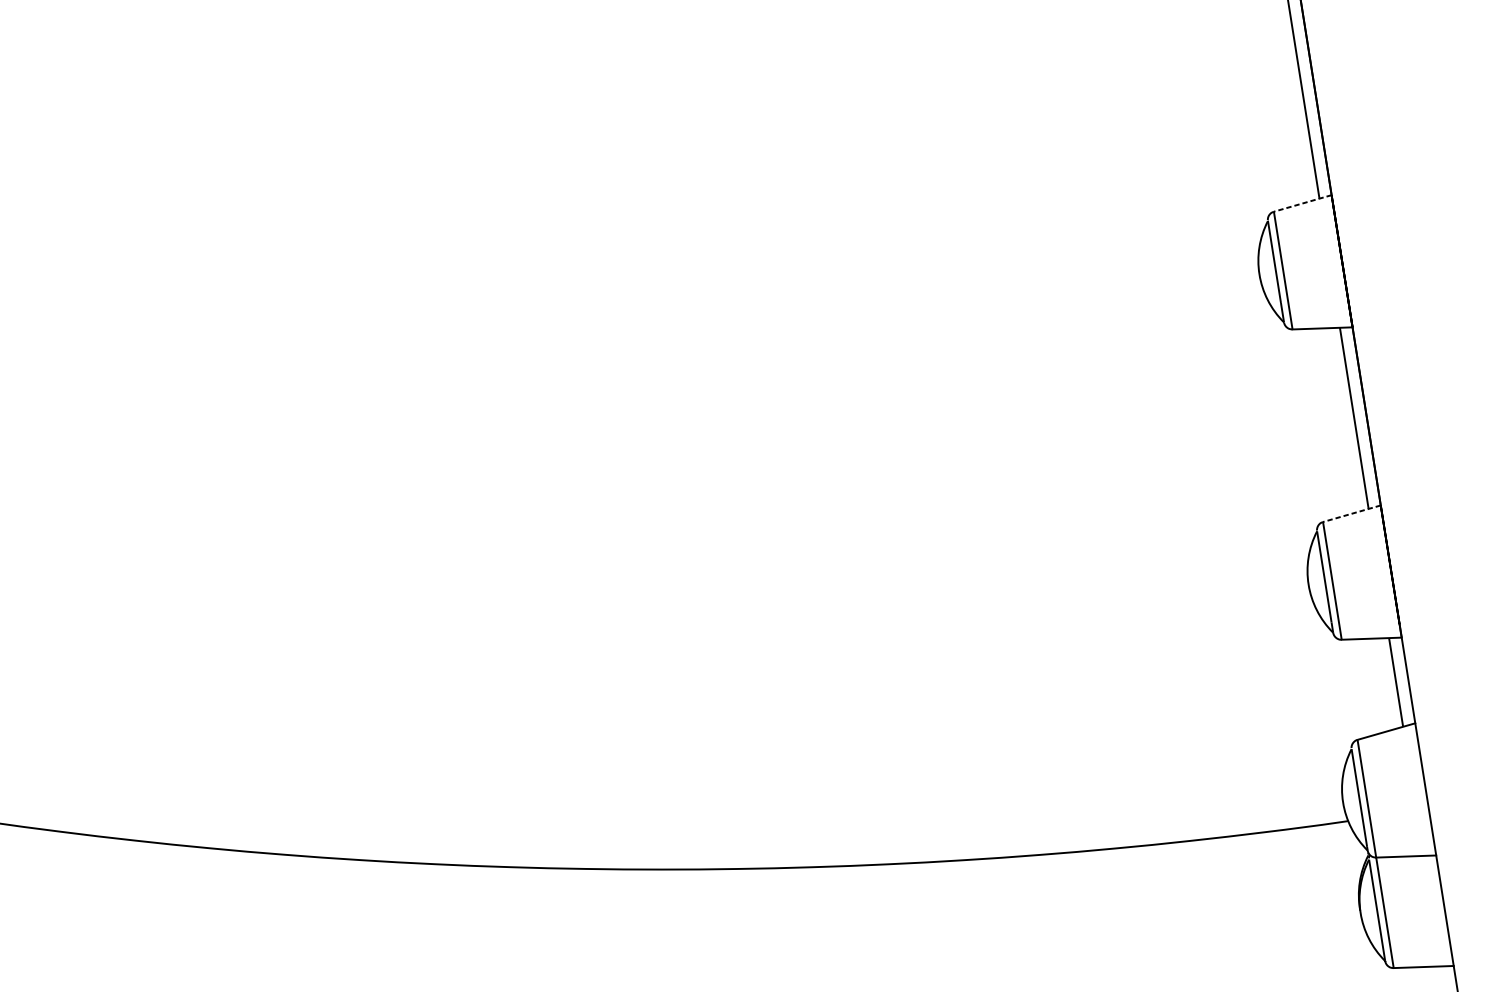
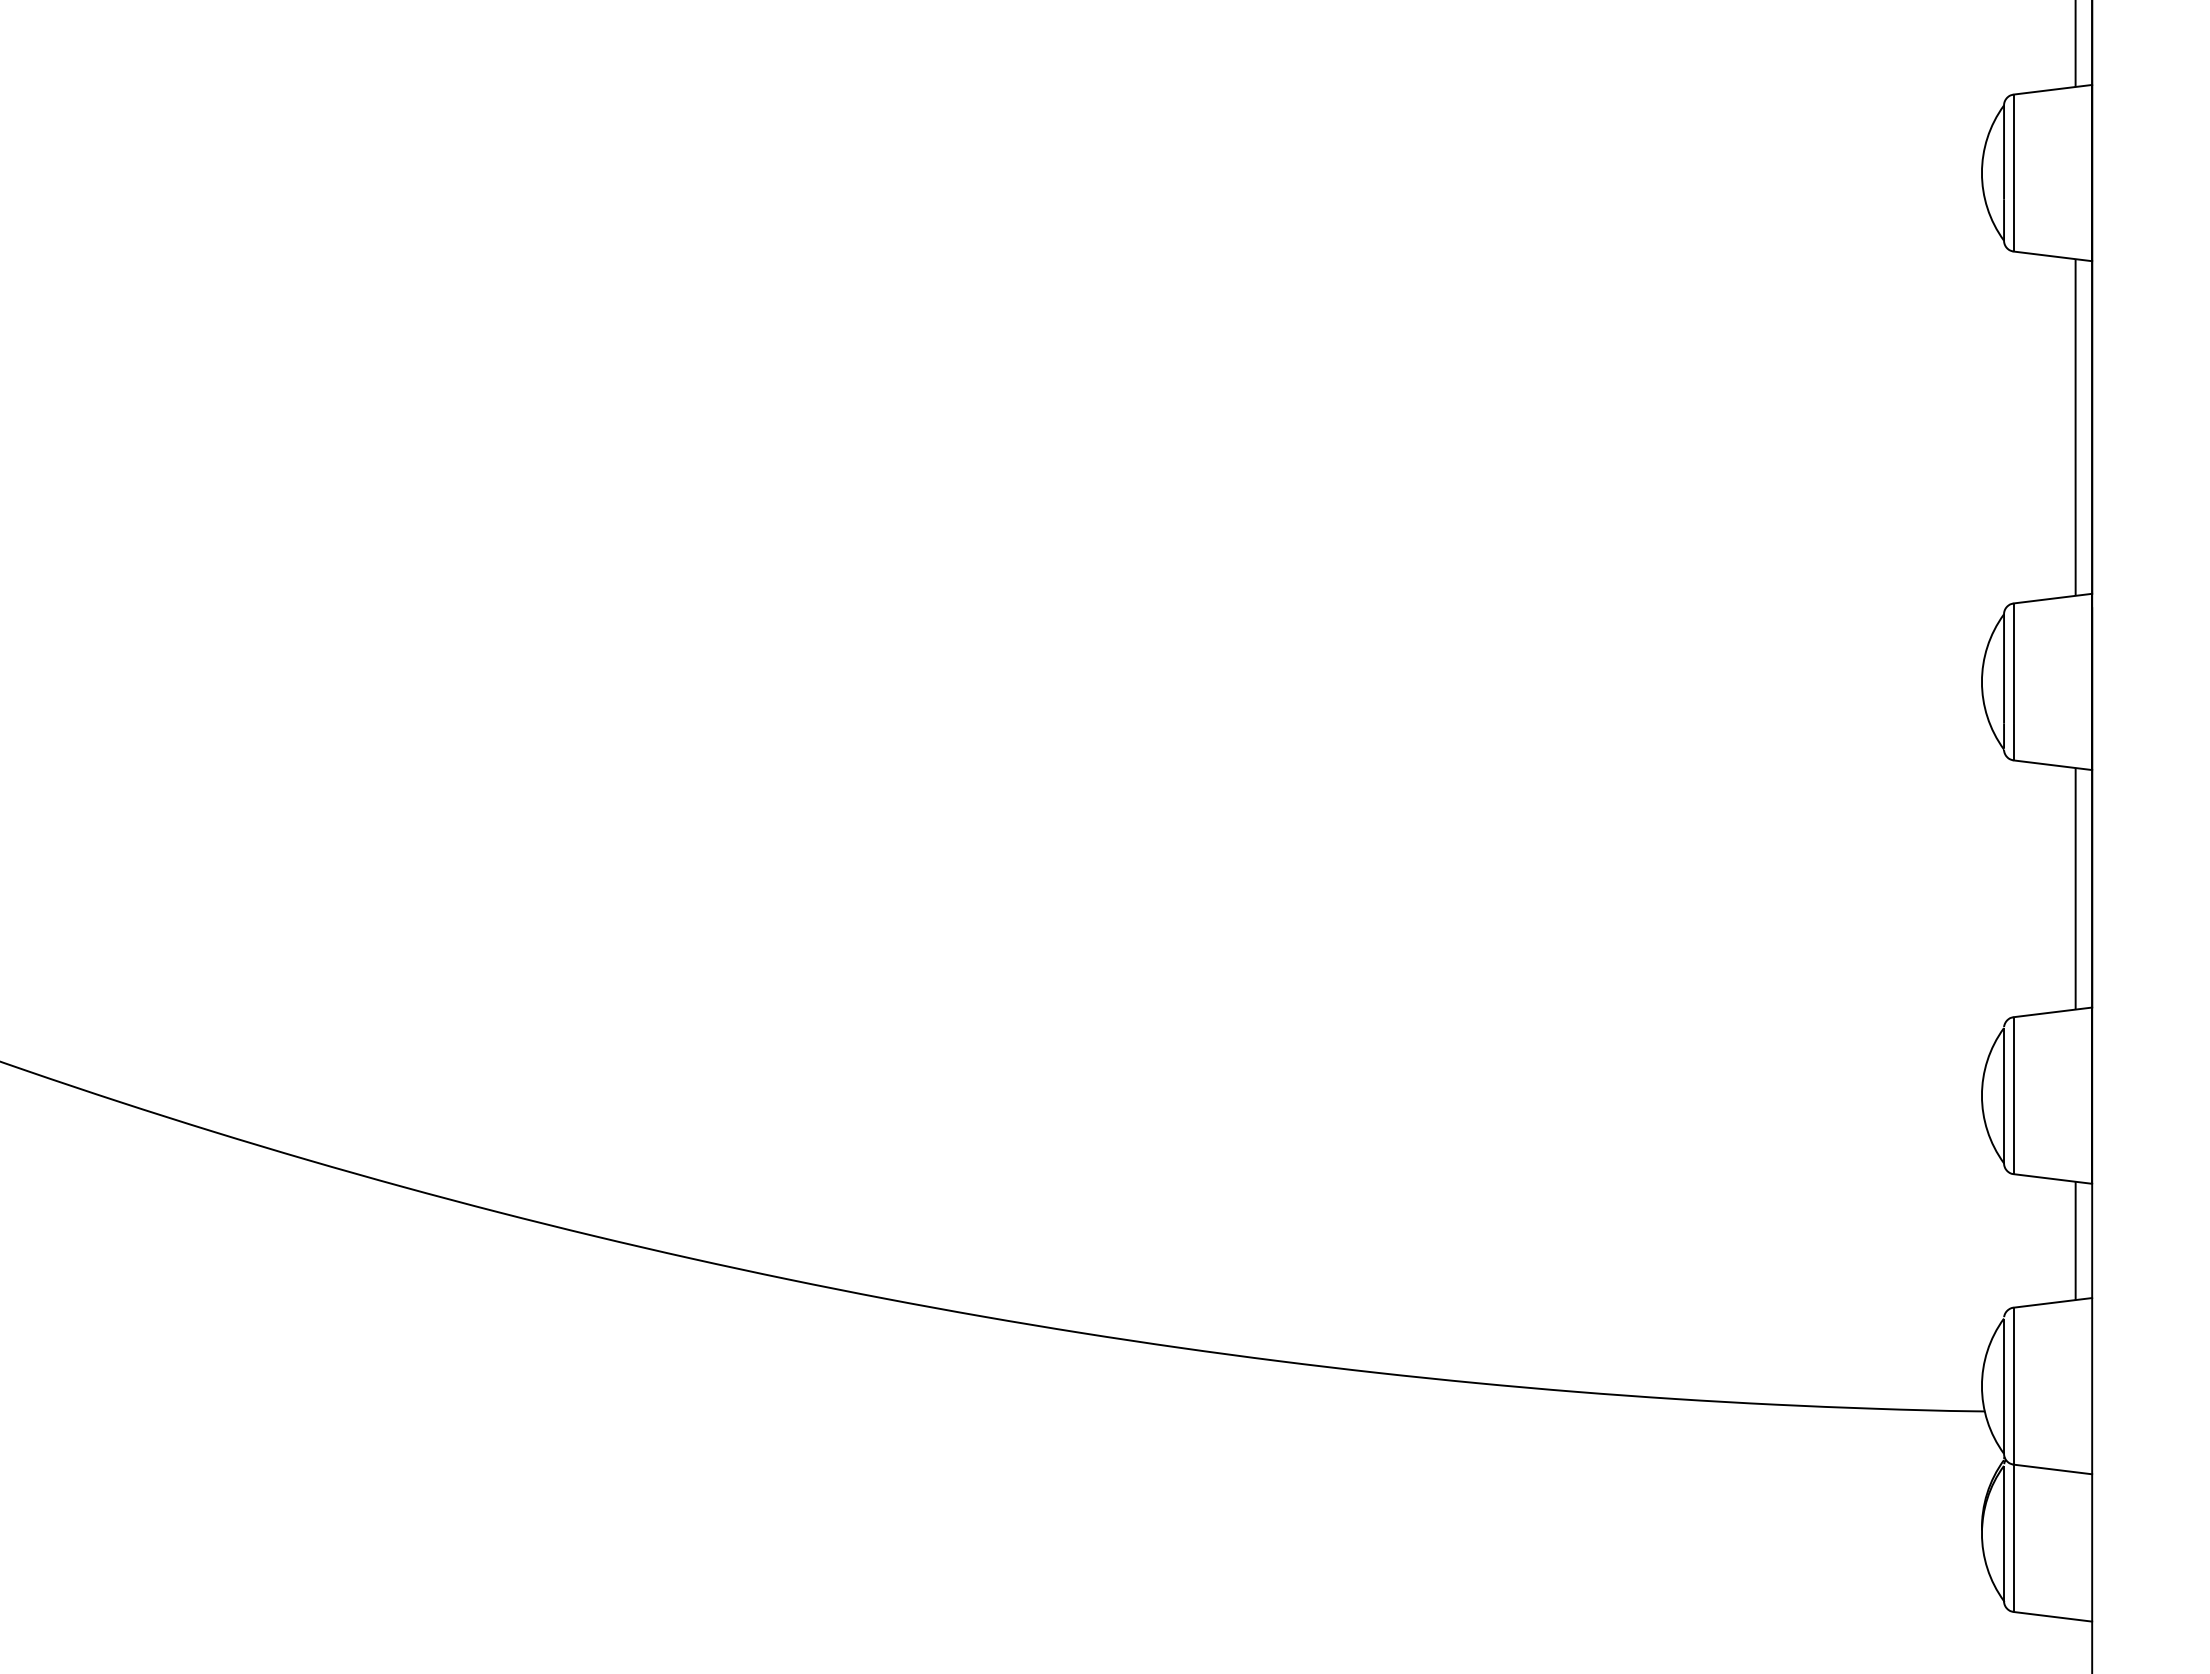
line: (1302, 203) -> (2052, 598), dashed -> solid
line: (1351, 513) -> (2052, 1012), dashed -> solid

